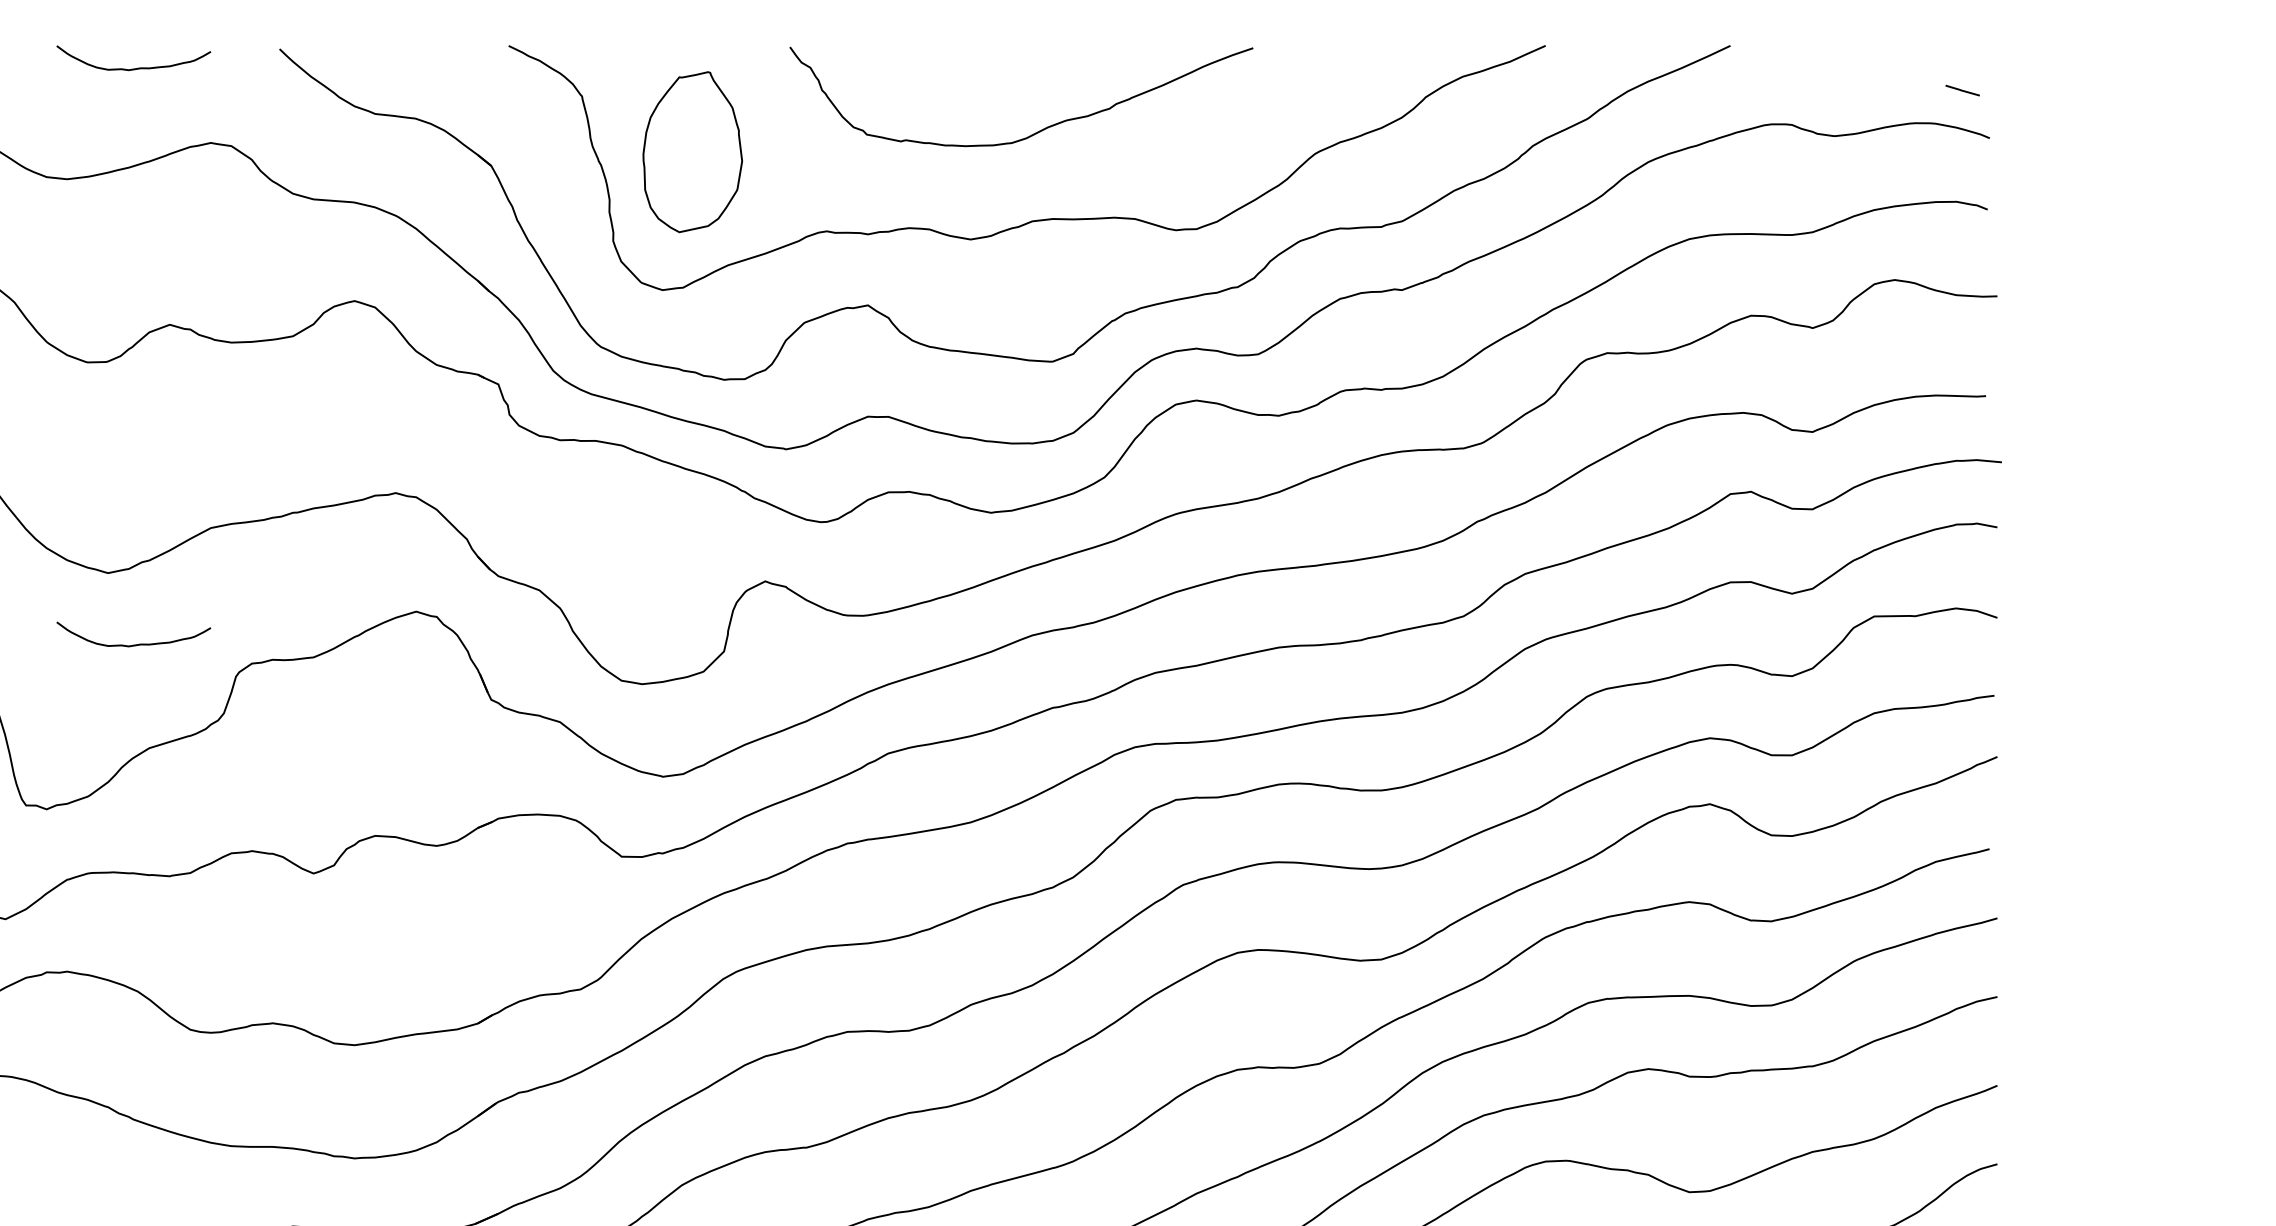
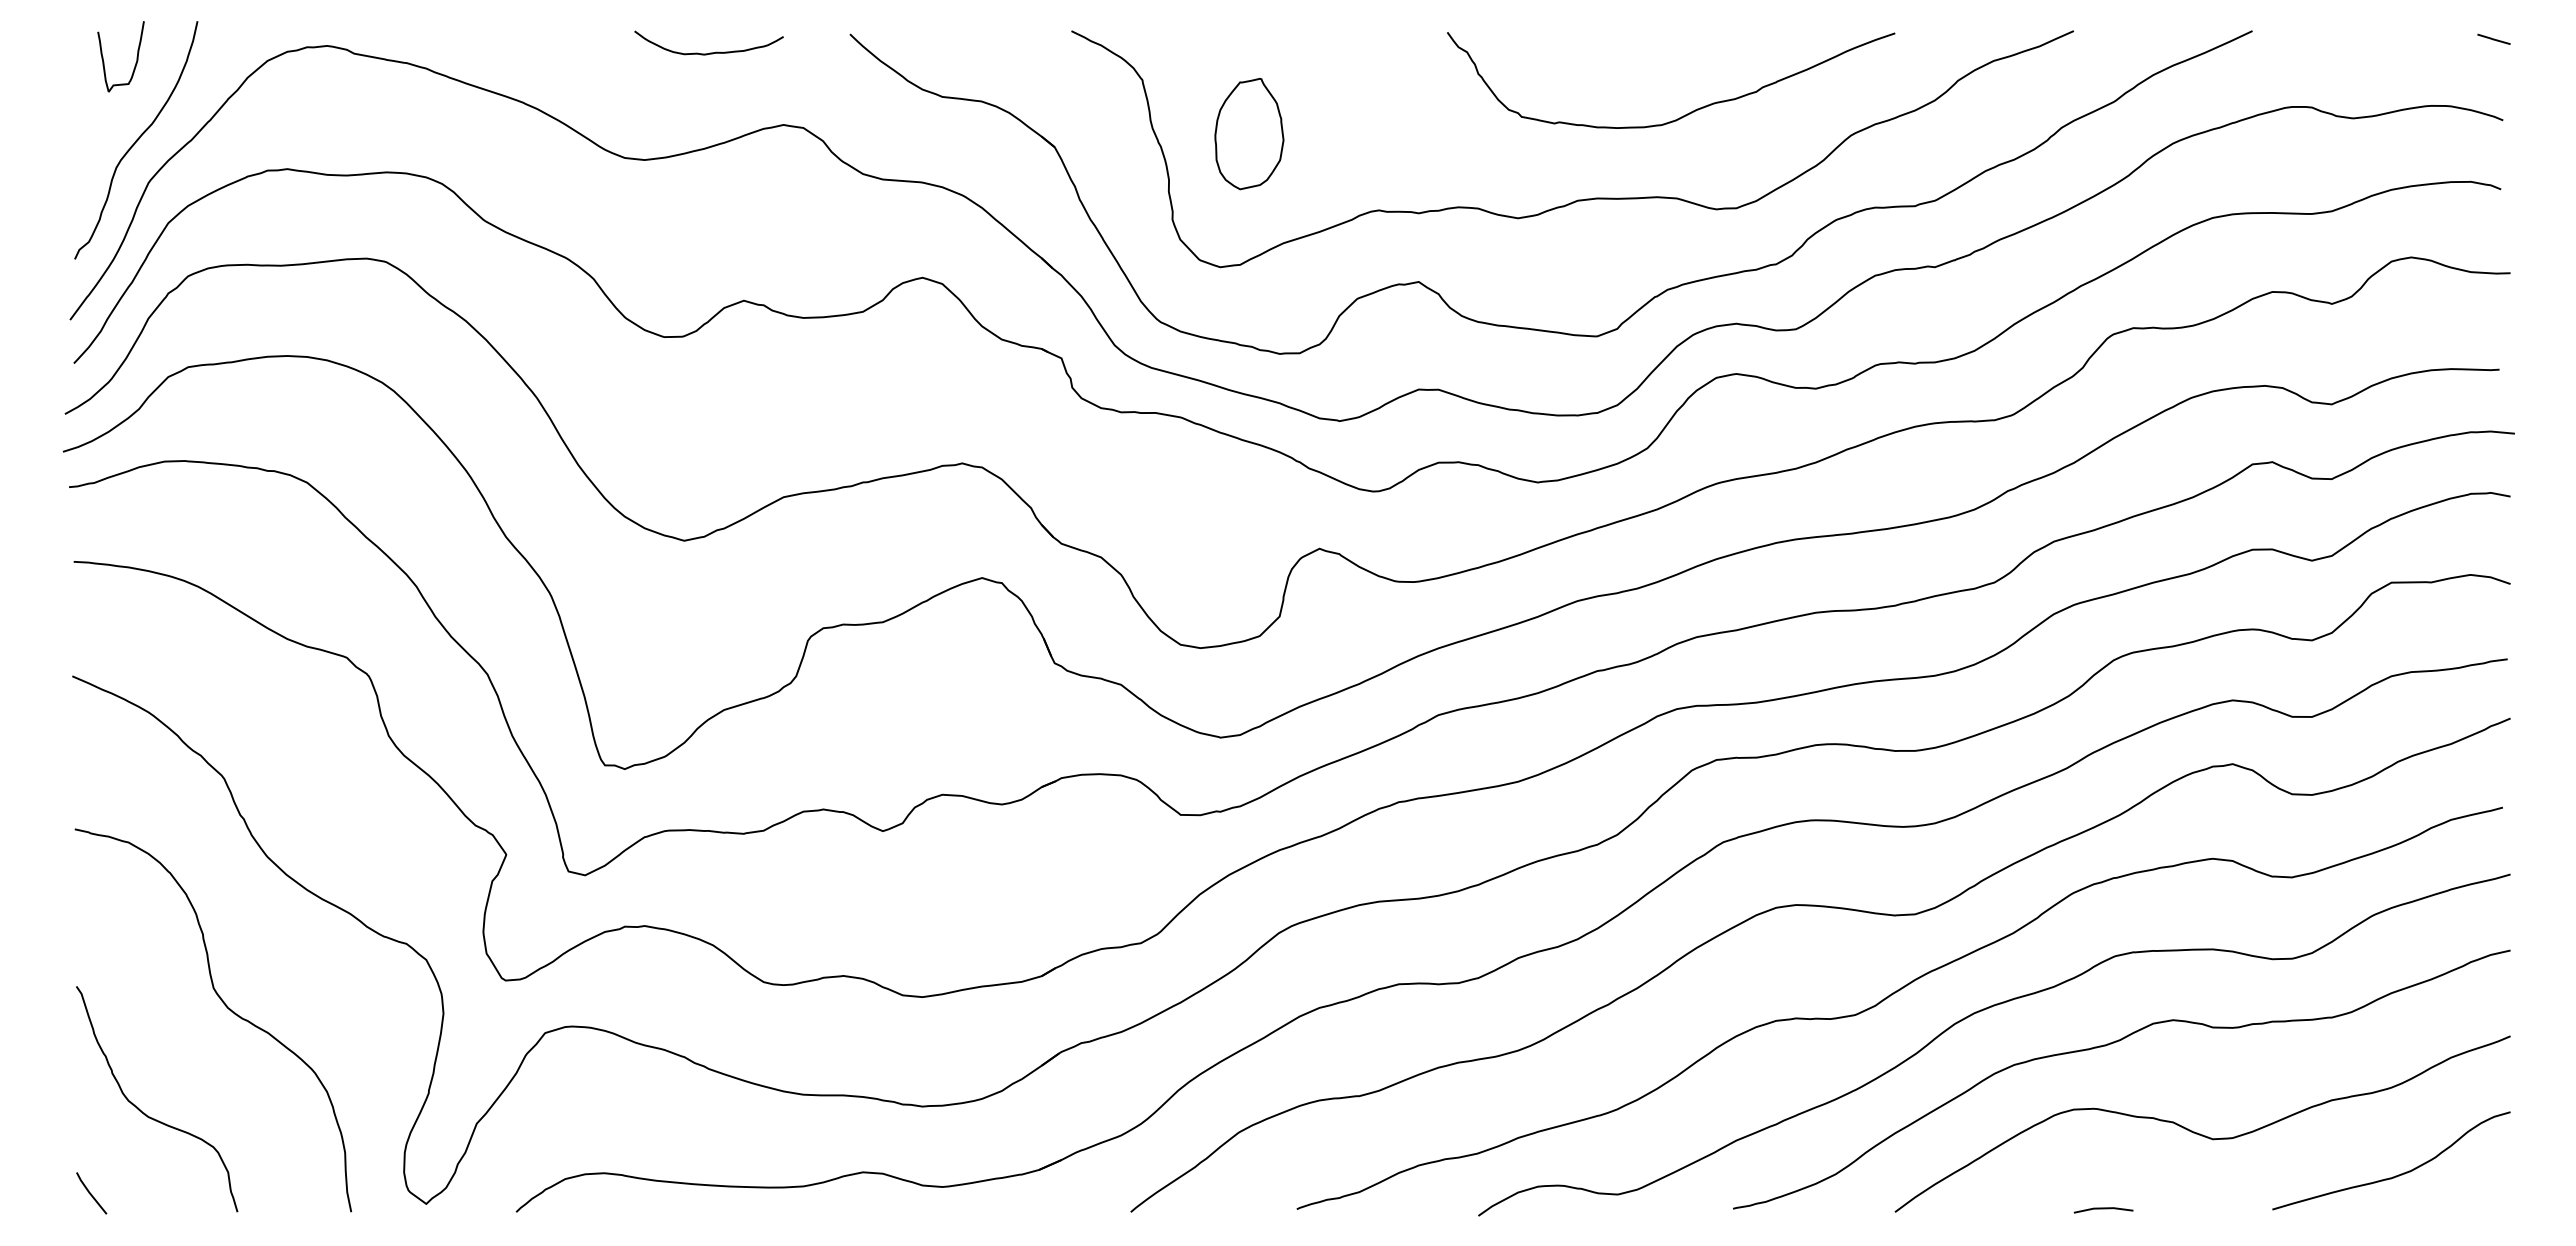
line: (1962, 89) -> (2493, 38), moved
curve: (1038, 131) -> (1687, 113), moved
part: (692, 152) -> (1249, 134), size x0.71
curve: (134, 644) -> (709, 609), removed

